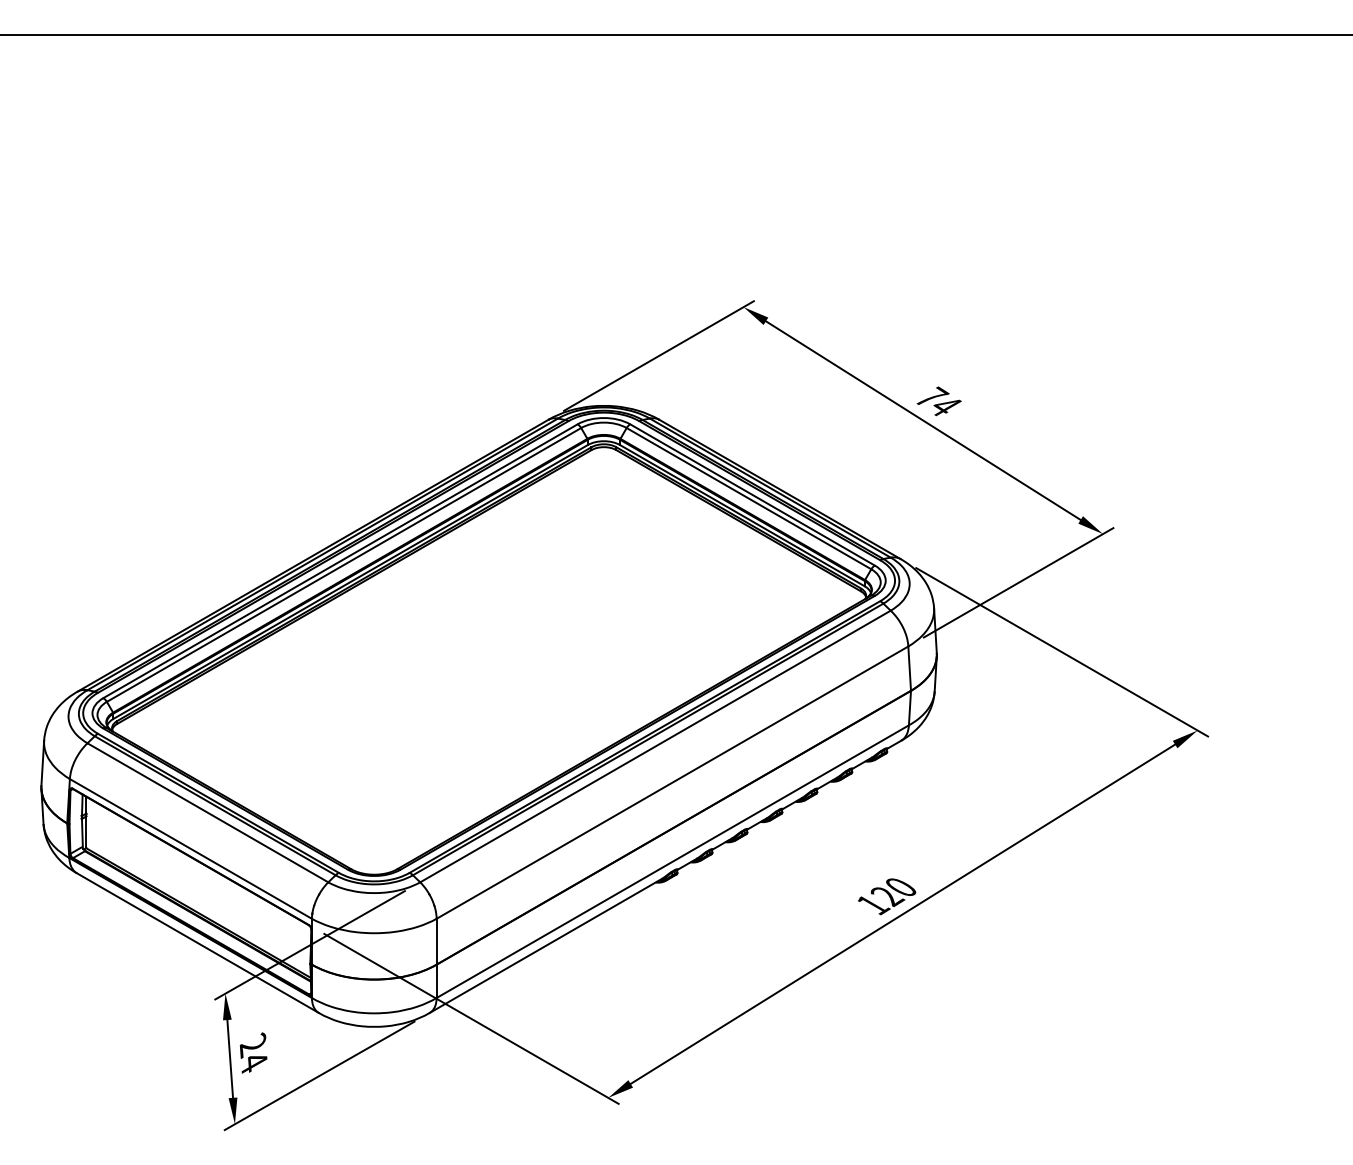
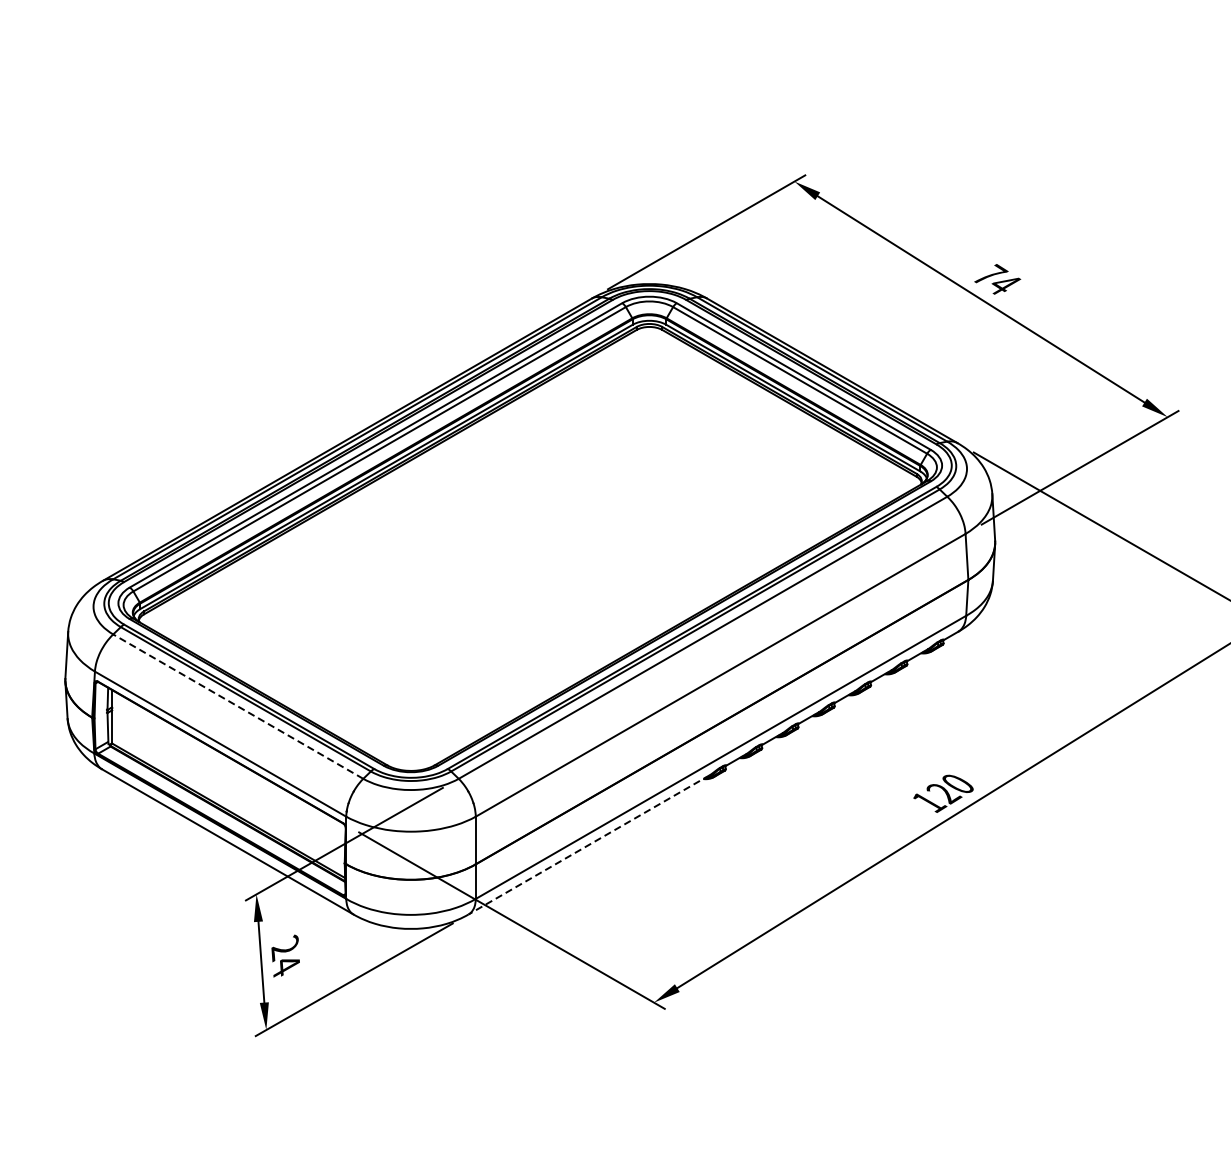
line: (207, 812) -> (237, 706), solid -> dashed
line: (545, 946) -> (588, 845), solid -> dashed

